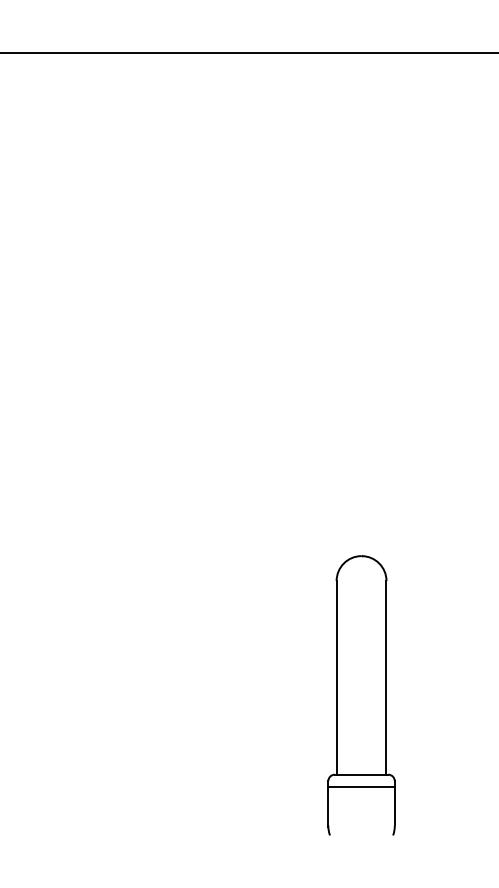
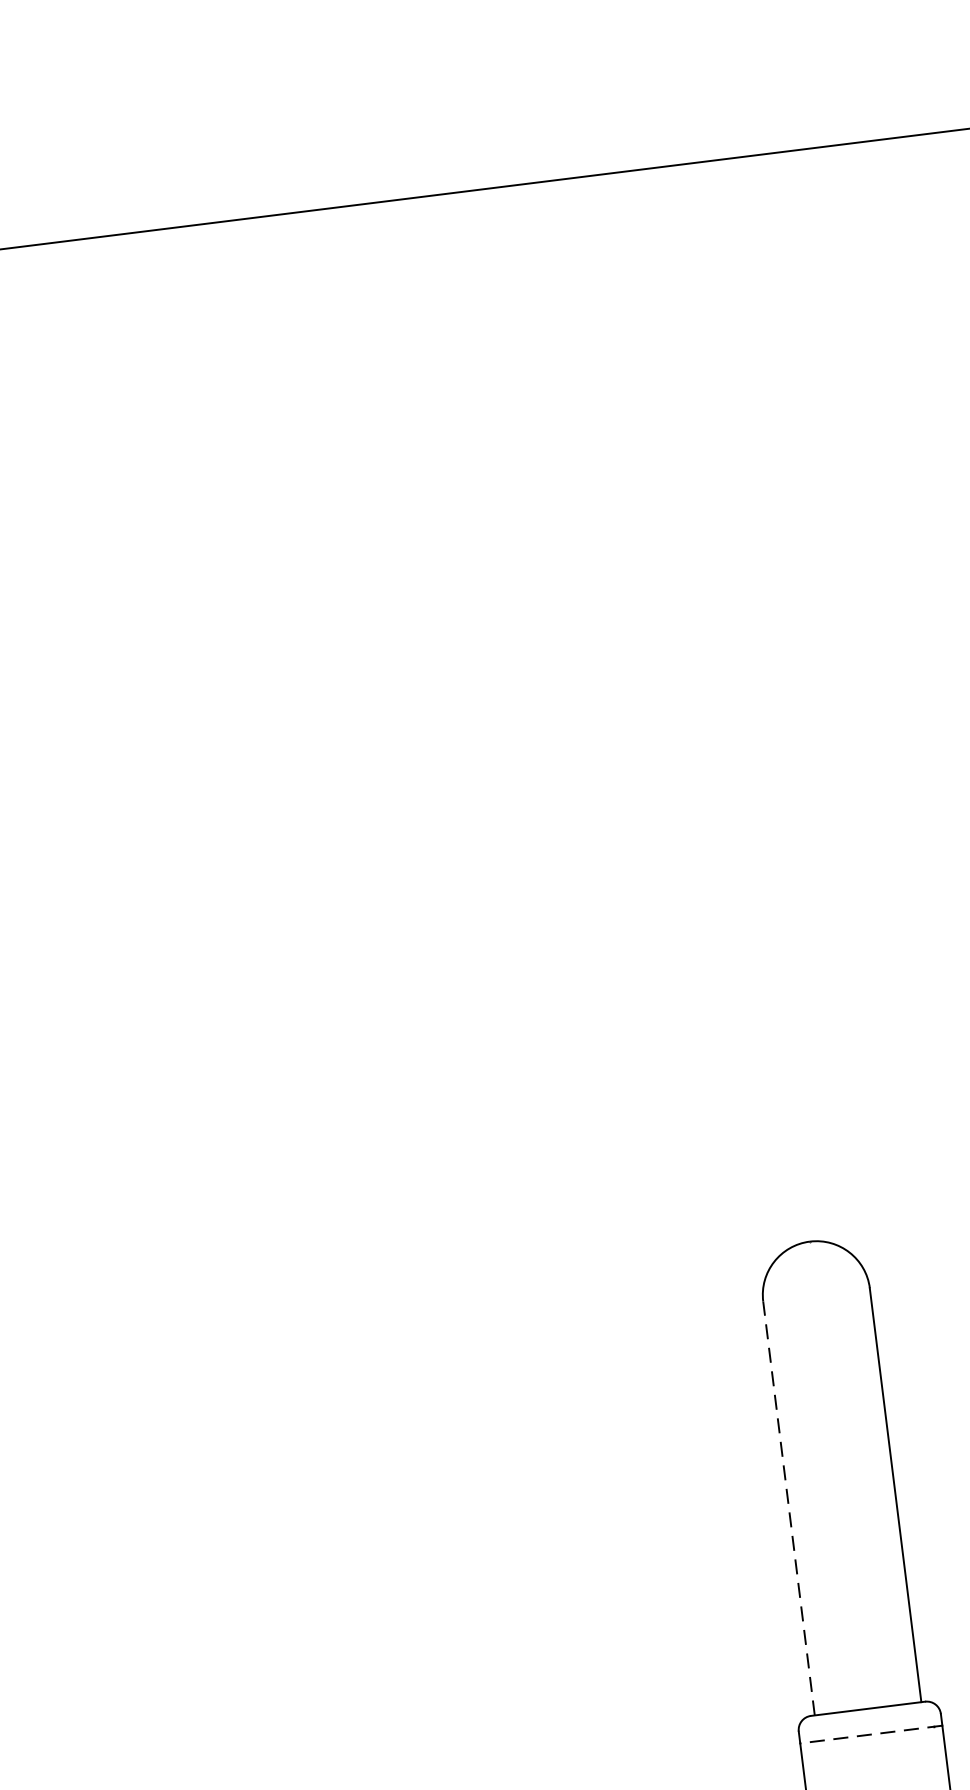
line: (336, 677) -> (788, 1507), solid -> dashed
line: (361, 786) -> (871, 1734), solid -> dashed

